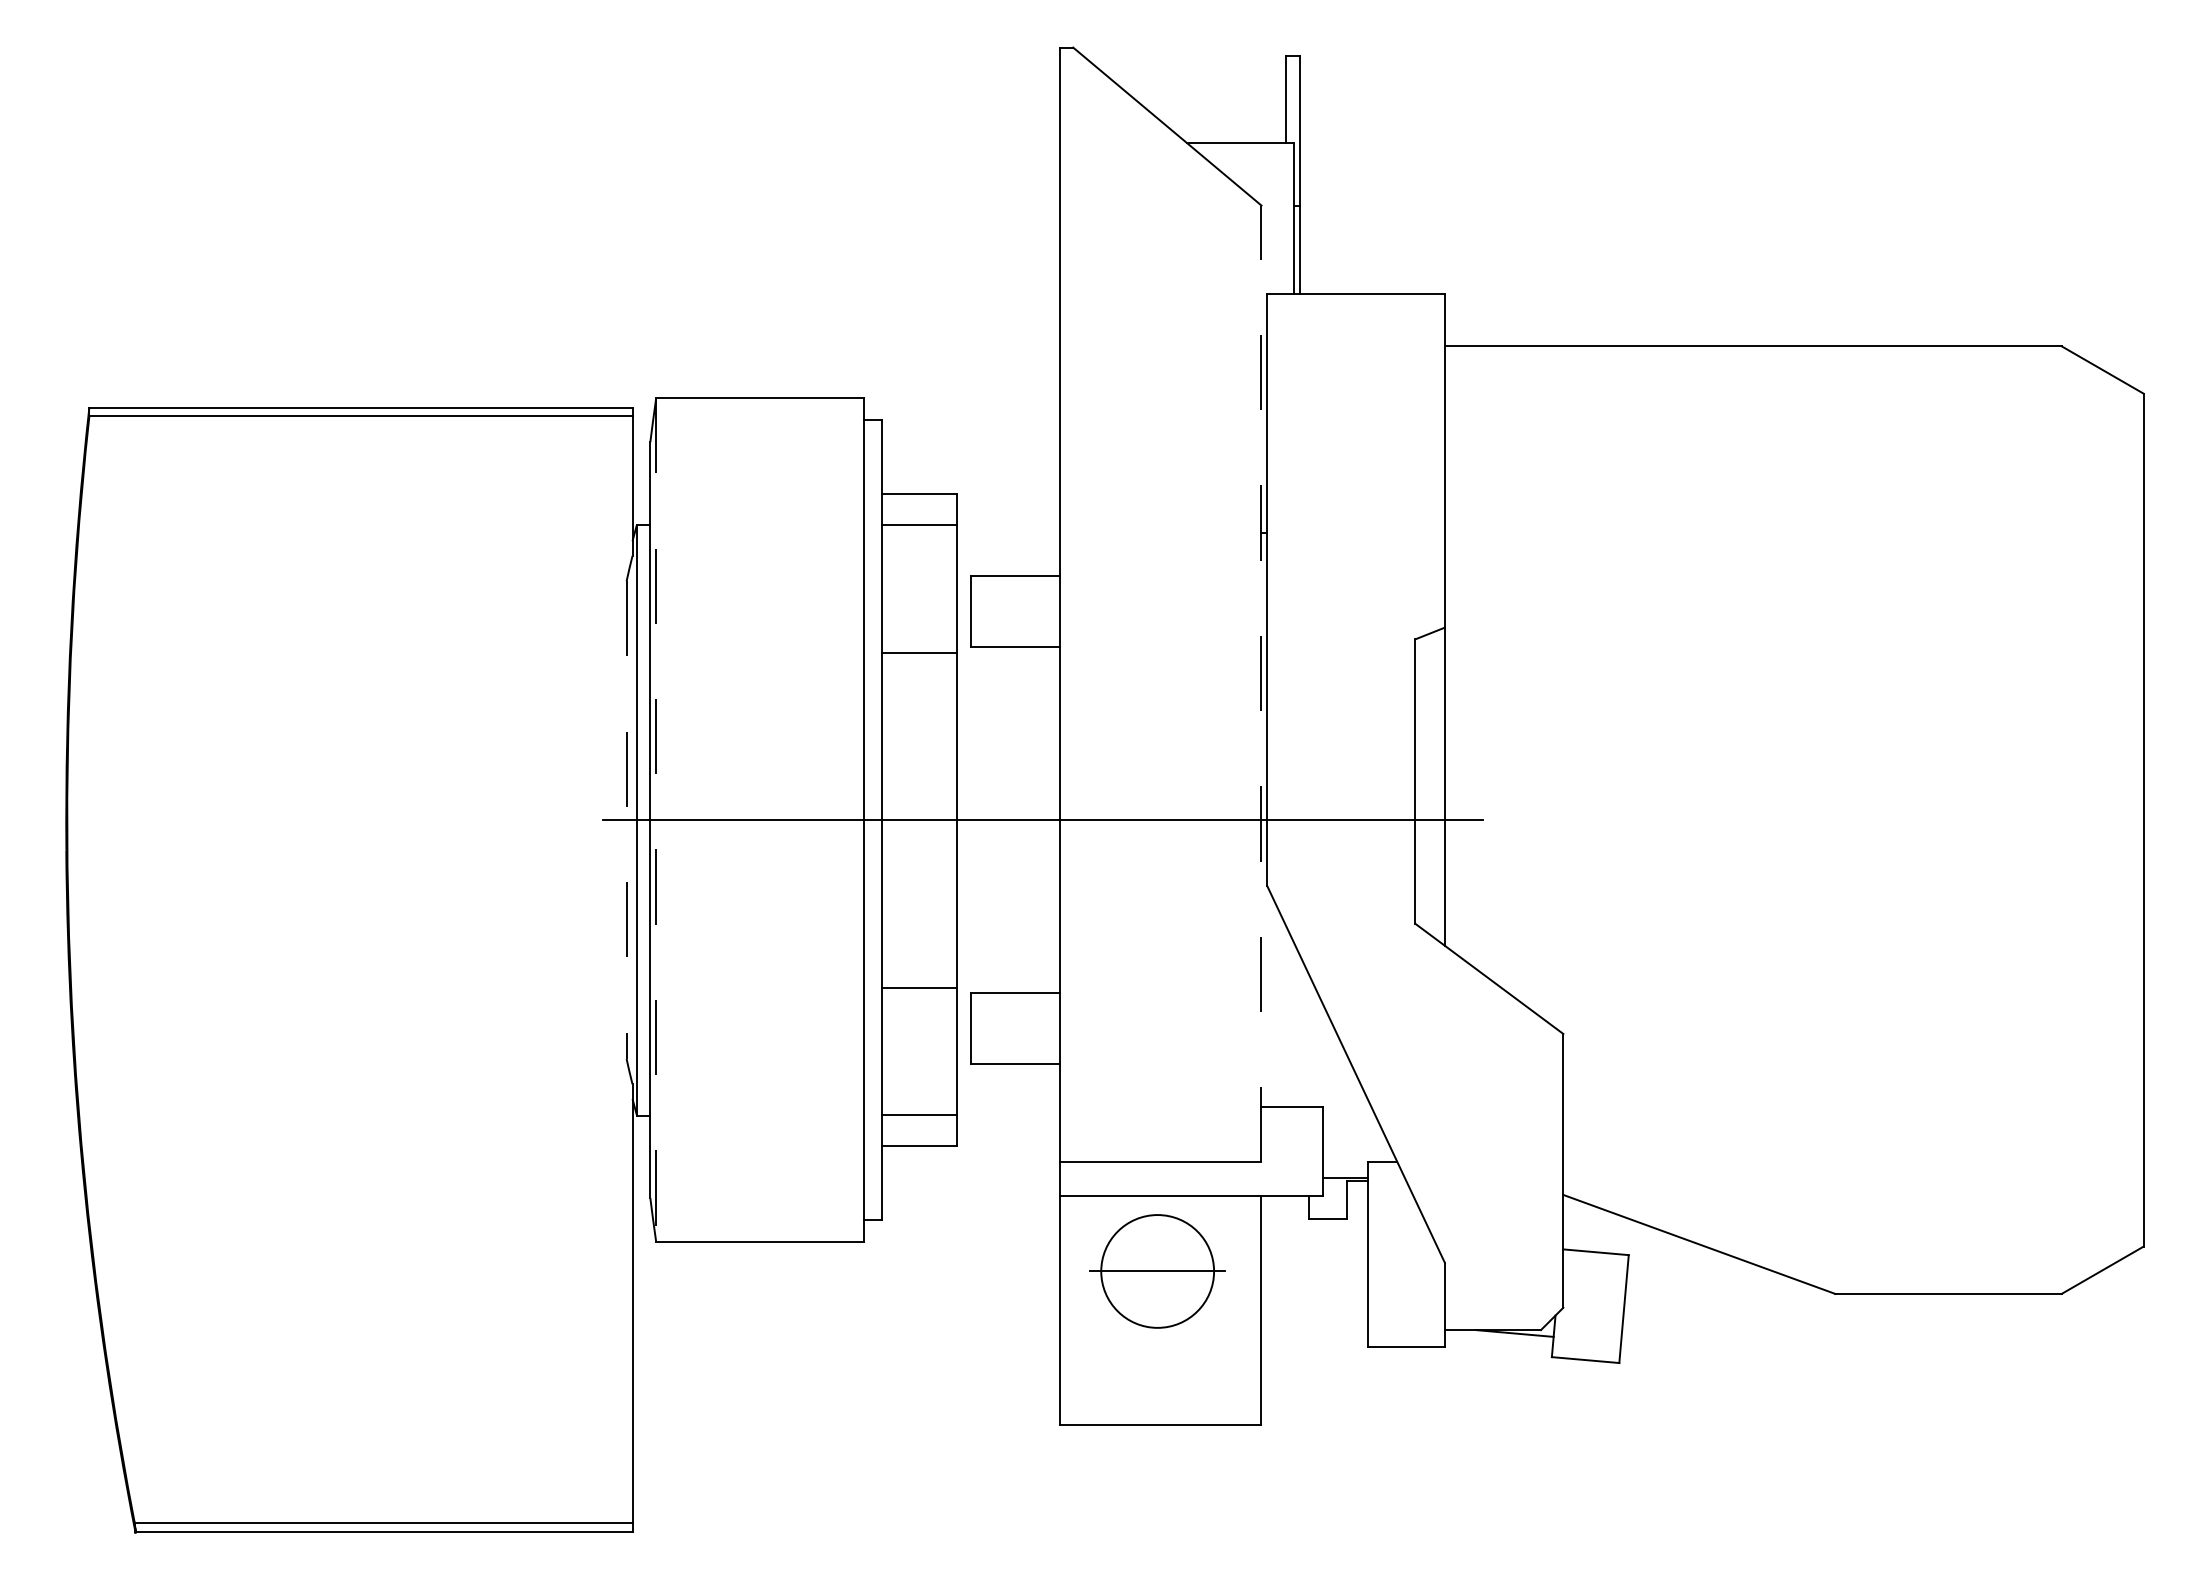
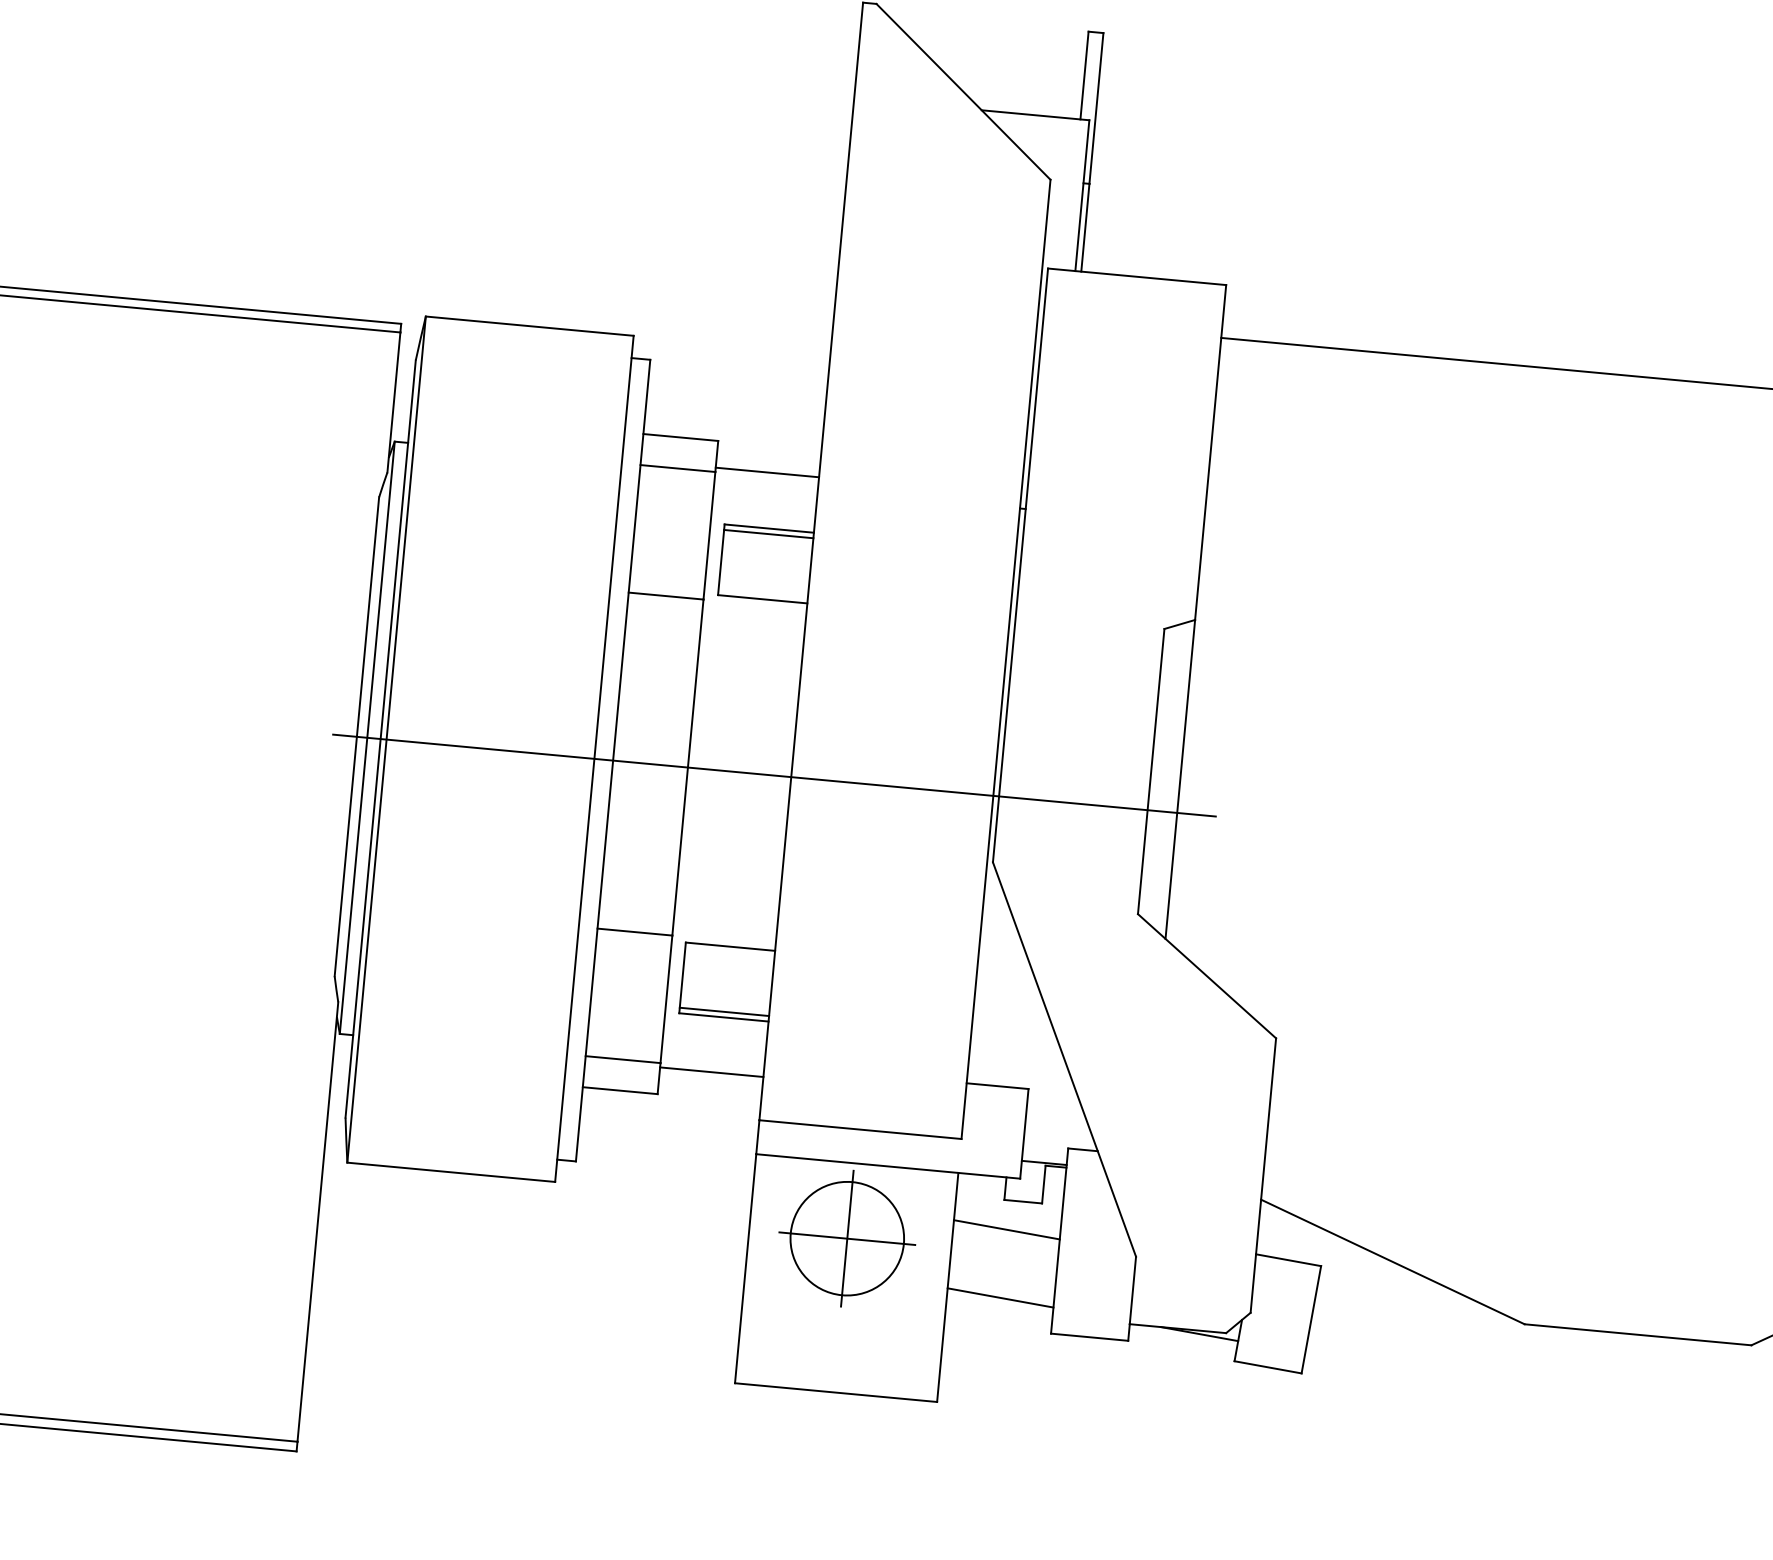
line: (1007, 521) -> (766, 472), added
line: (1014, 581) -> (767, 533), added
line: (1261, 683) -> (1006, 658), dashed -> solid
line: (626, 820) -> (356, 737), dashed -> solid
line: (656, 820) -> (386, 739), dashed -> solid
line: (1014, 1058) -> (723, 1011), added
line: (1007, 1119) -> (710, 1072), added
line: (1314, 1247) -> (1006, 1229), added
line: (1157, 1271) -> (847, 1238), added
line: (1314, 1315) -> (1000, 1297), added

